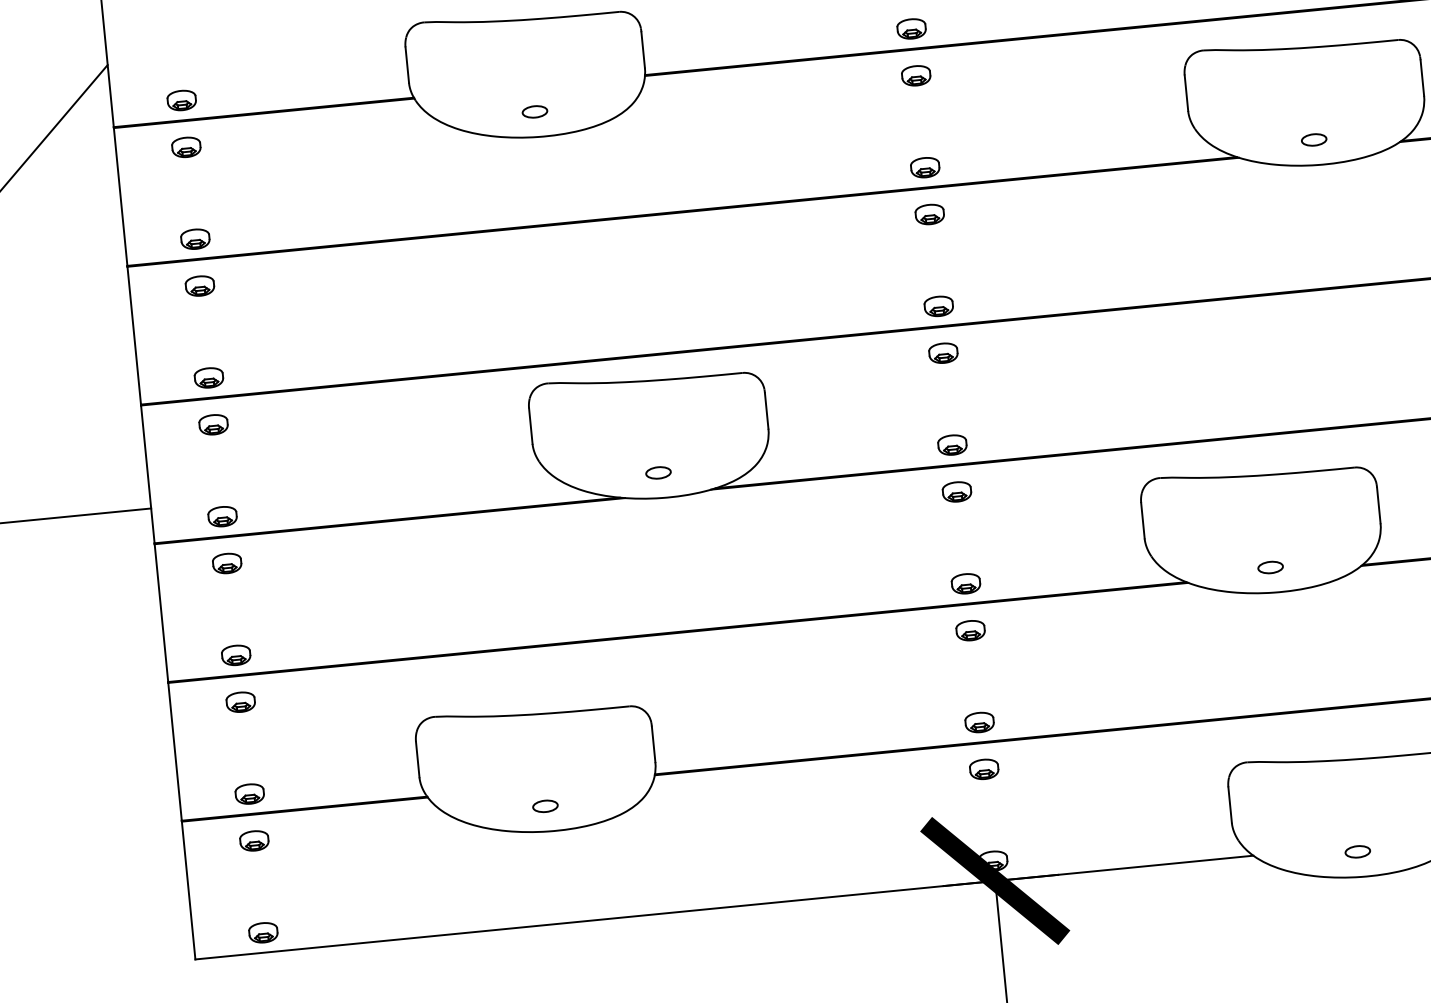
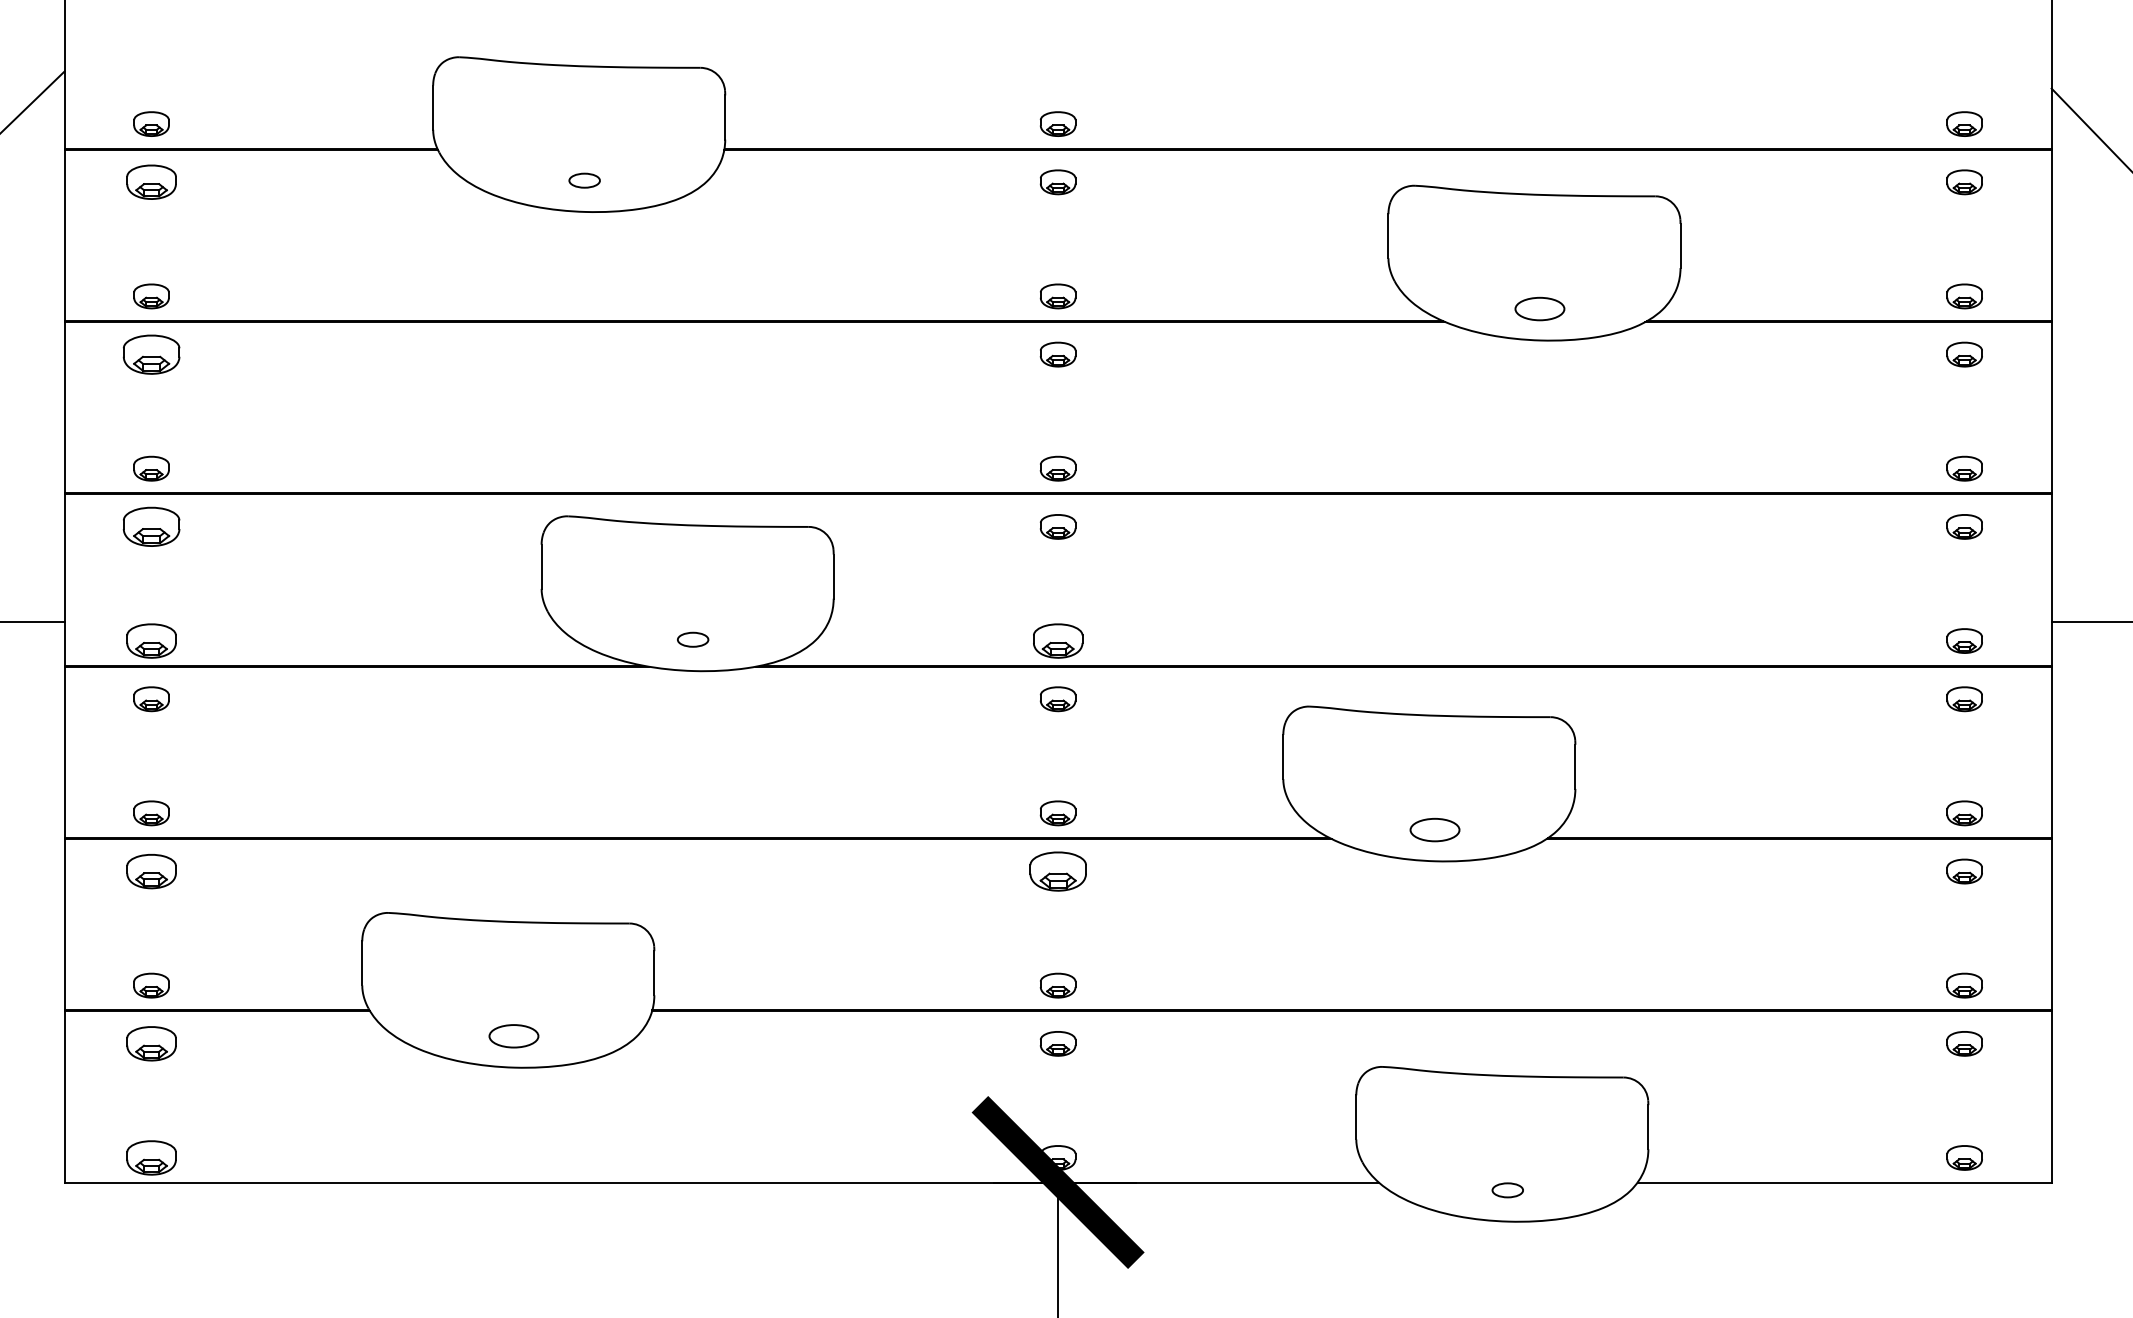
part: (1313, 140) -> (1539, 309), size x1.6
part: (186, 147) -> (151, 182), size x1.4
part: (199, 286) -> (151, 354), size x1.6
part: (213, 424) -> (151, 526), size x1.6
part: (951, 444) -> (1057, 640), size x1.4
part: (222, 516) -> (151, 640), size x1.4
part: (1270, 567) -> (1434, 829), size x1.6
part: (970, 630) -> (1057, 871), size x1.6
part: (240, 702) -> (151, 871), size x1.4
part: (545, 806) -> (513, 1036), size x1.6
part: (254, 840) -> (151, 1043), size x1.4
part: (263, 932) -> (151, 1157), size x1.4

